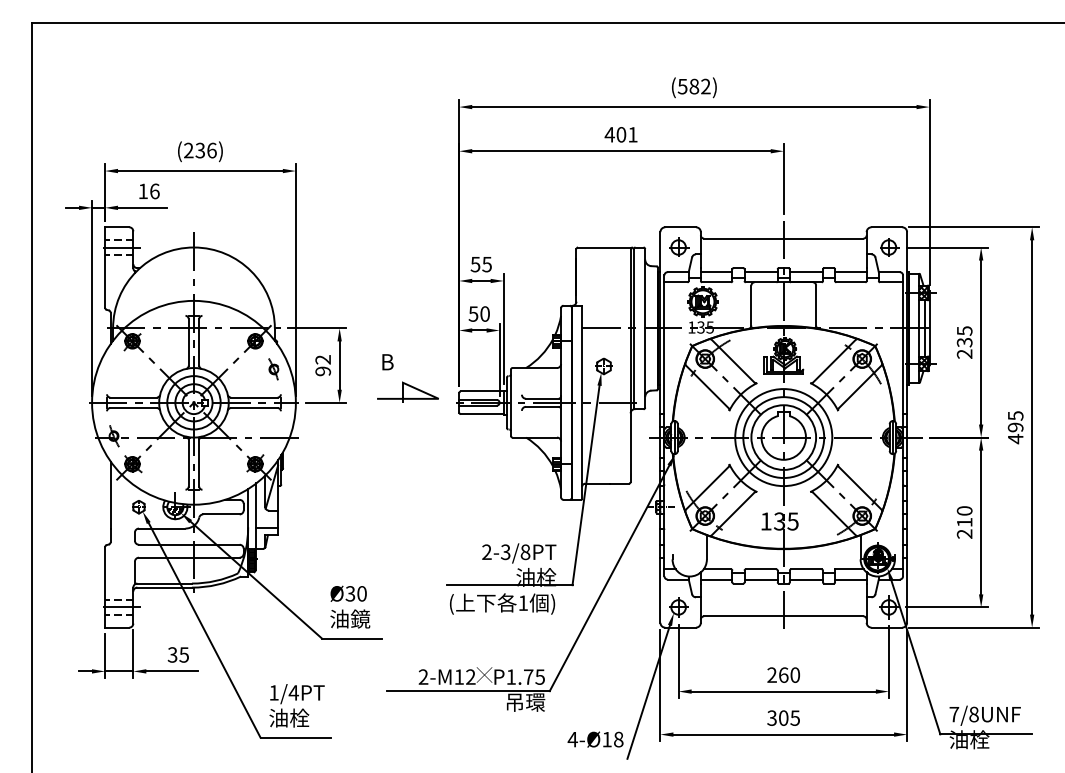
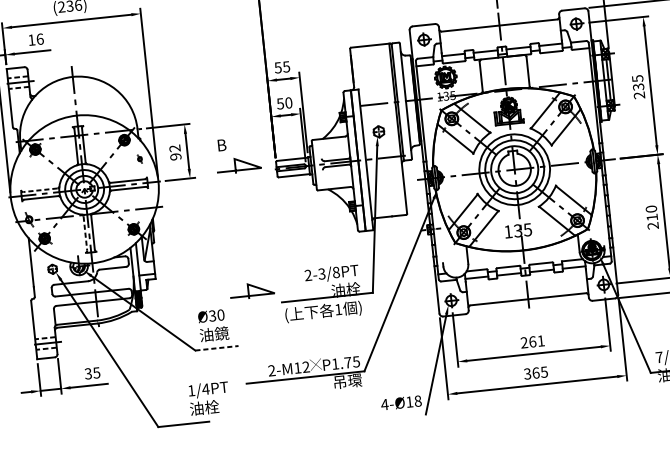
part: (273, 369) -> (139, 159), size x0.6
line: (133, 397) -> (40, 190), solid -> dashed
line: (188, 463) -> (85, 233), solid -> dashed
line: (403, 564) -> (248, 290), added
line: (351, 638) -> (216, 348), solid -> dashed
text: (795, 674) -> (541, 340), 260 -> 261
text: (296, 705) -> (208, 398), moved
text: (783, 717) -> (535, 372), 305 -> 365

